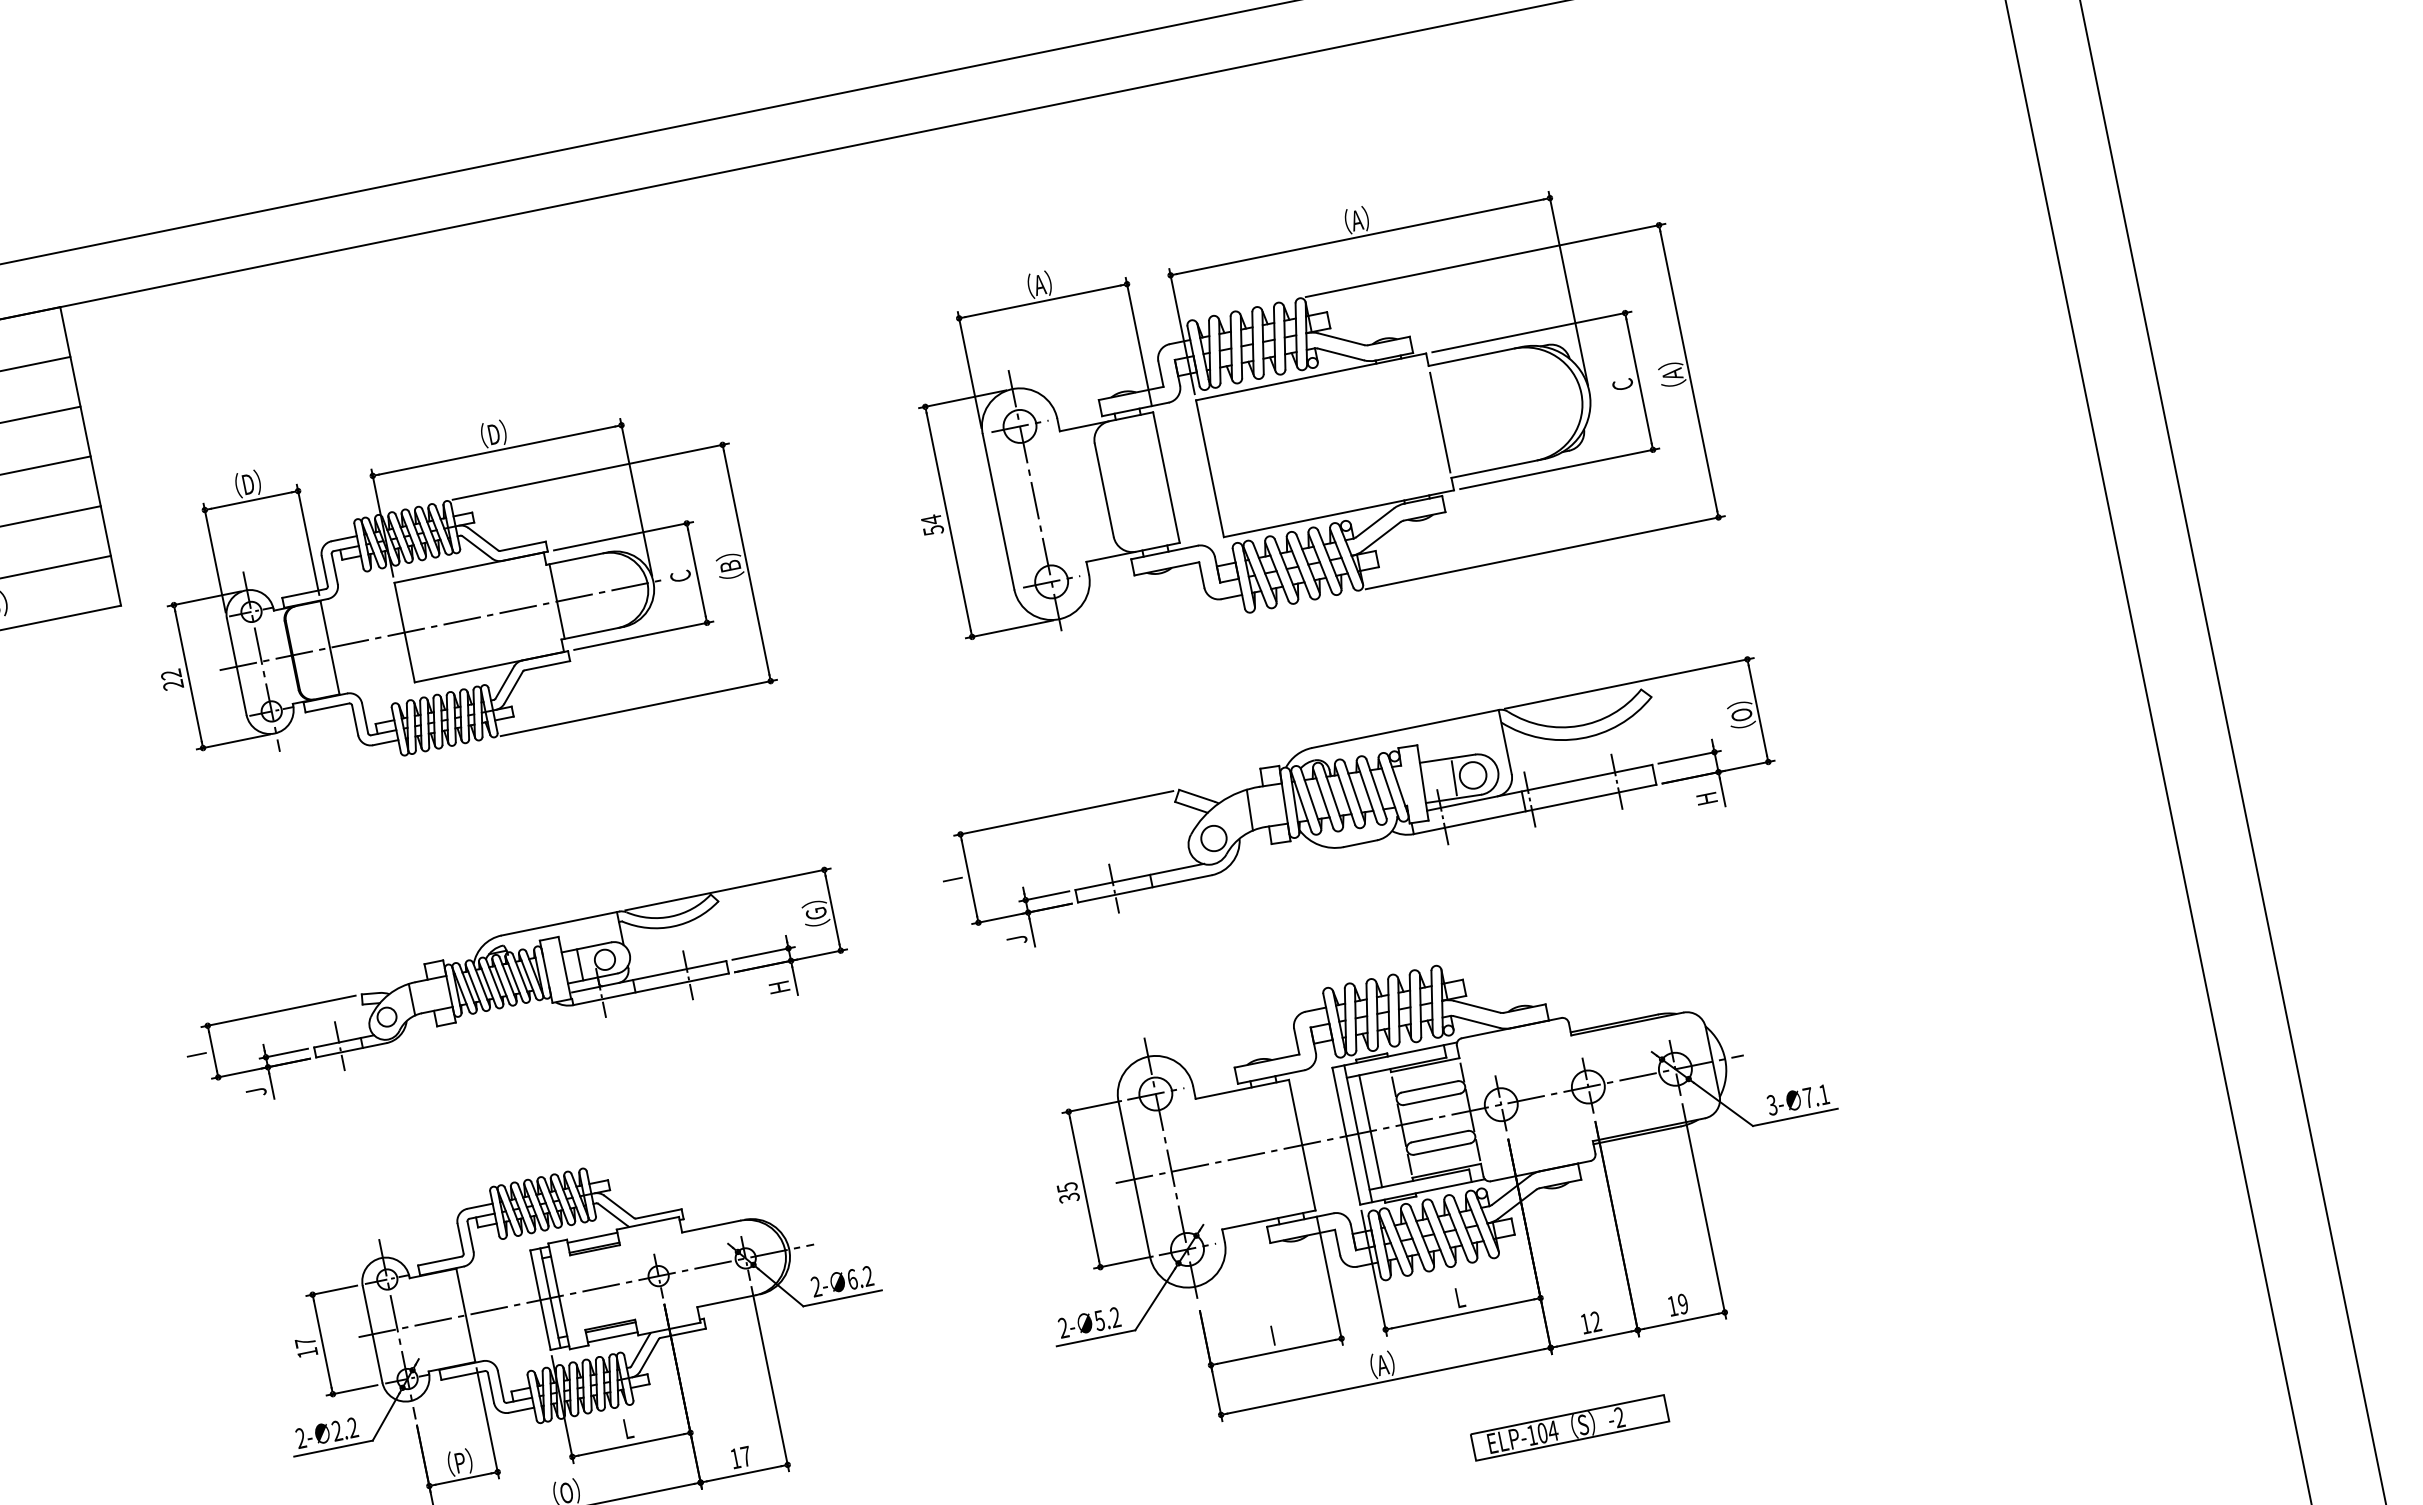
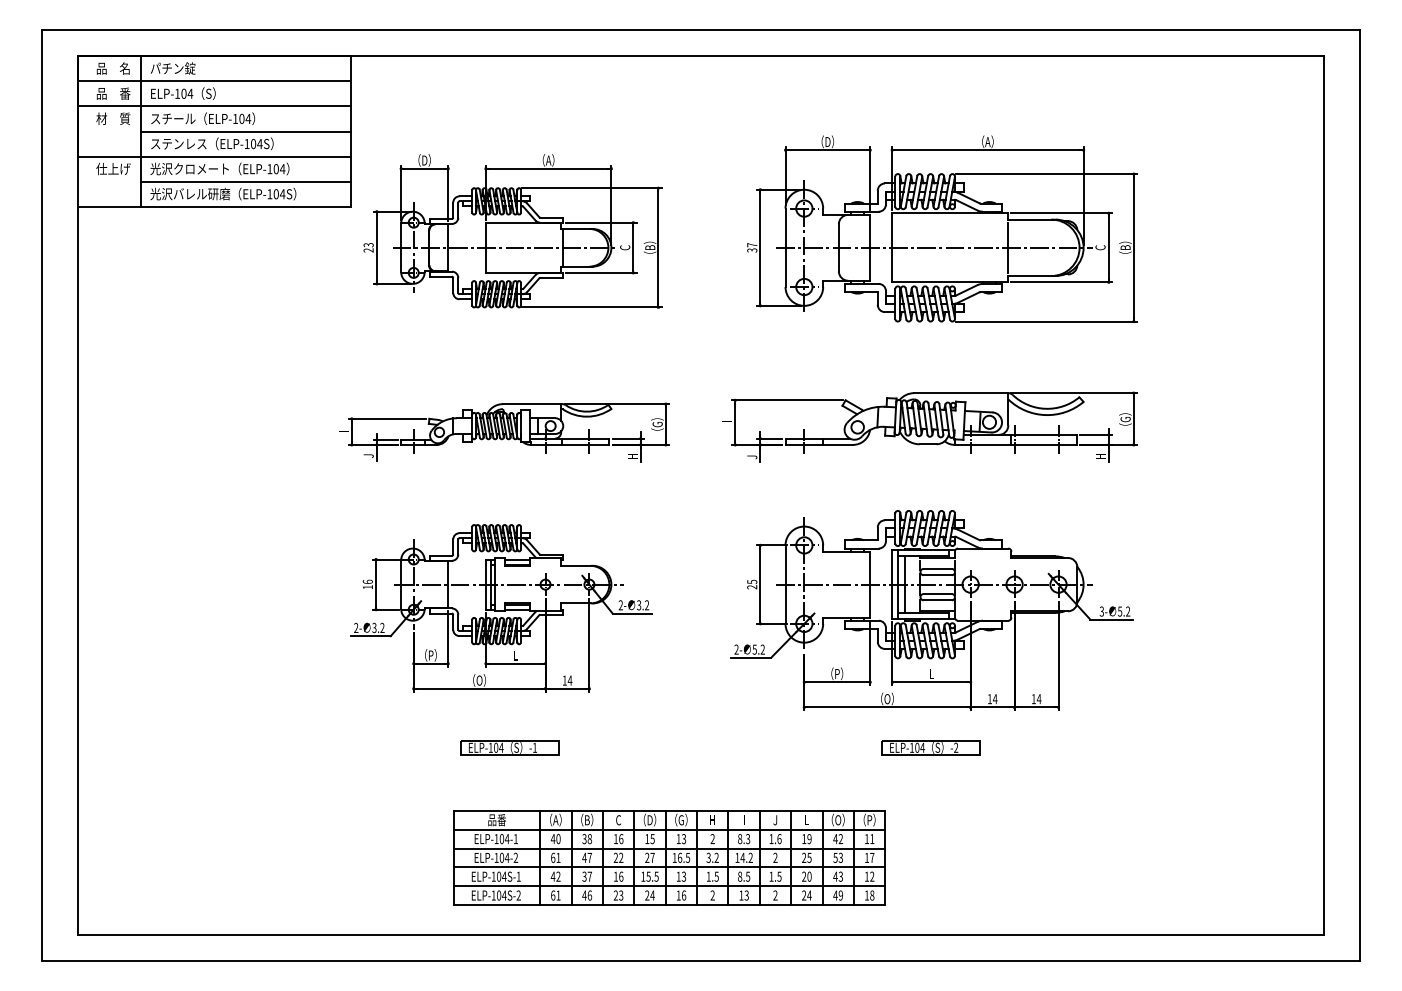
text: (1038, 284) -> (827, 141), （A） -> （D）
text: (1672, 374) -> (1125, 247), （A） -> （B）
text: (493, 434) -> (548, 160), （D） -> （A）
line: (1293, 451) -> (934, 247), added
text: (932, 524) -> (752, 247), 54 -> 37
text: (171, 675) -> (368, 245), 22 -> 23
text: (1741, 714) -> (1125, 419), （O） -> （G）
text: (1815, 1096) -> (1123, 611), 7.1 -> 5.2
text: (1070, 1198) -> (752, 587), 35 -> 25
text: (853, 1279) -> (639, 605), 6.2 -> 3.2
text: (1682, 1305) -> (1038, 699), 19 -> 14
text: (1594, 1322) -> (994, 699), 12 -> 14
text: (1273, 1334) -> (837, 673), I -> （P）
text: (304, 1341) -> (367, 581), 17 -> 16
text: (1382, 1363) -> (887, 698), （A） -> （O）
part: (1568, 1427) -> (930, 747), moved
text: (337, 1432) -> (374, 628), 2.2 -> 3.2
text: (744, 1456) -> (569, 680), 17 -> 14

